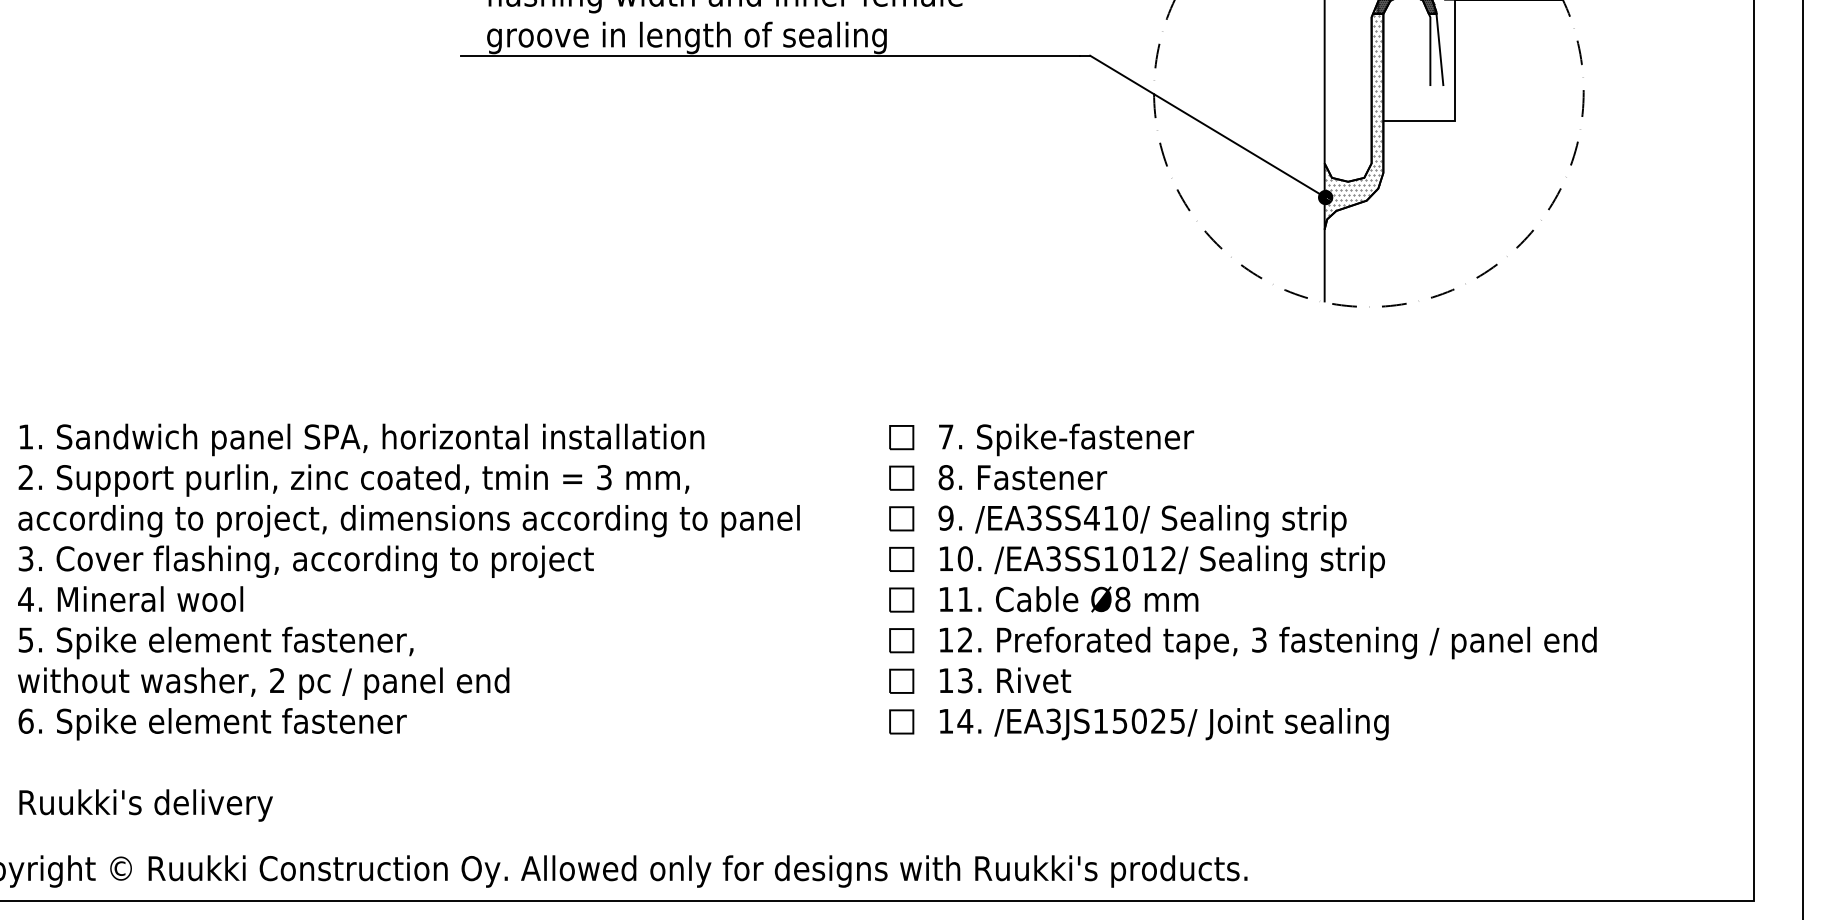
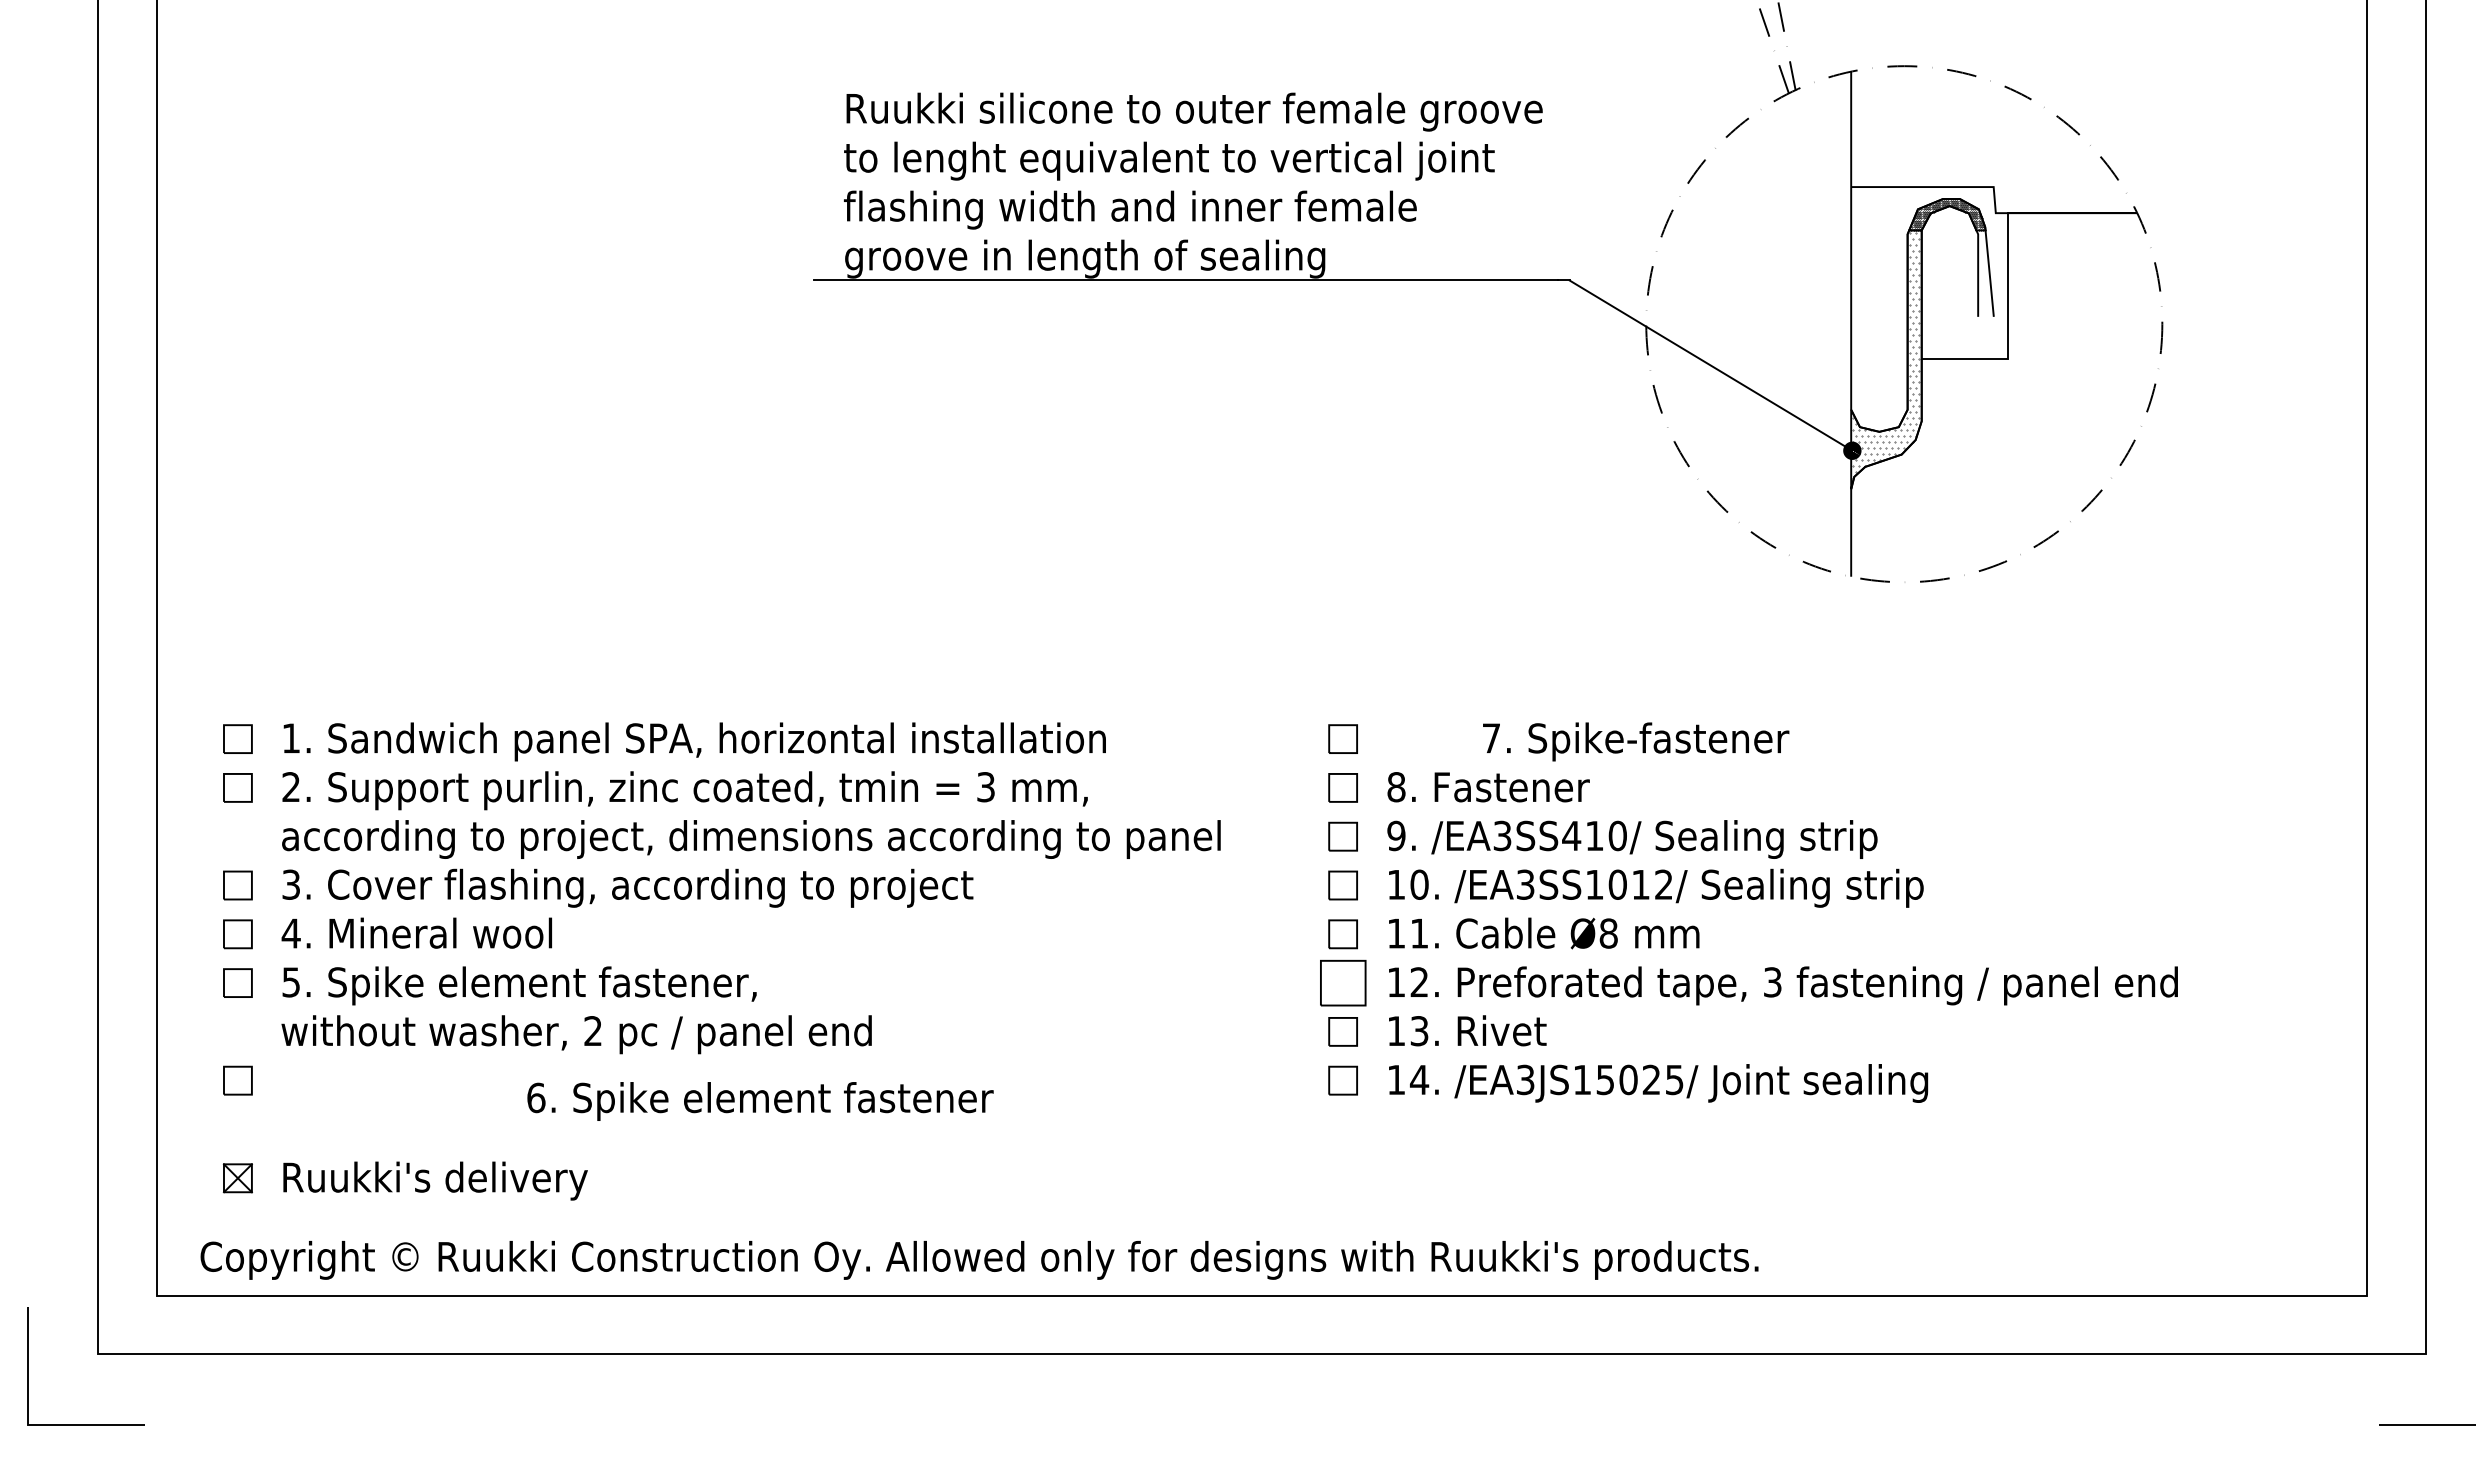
text: (1066, 439) -> (1636, 741), moved
part: (901, 640) -> (1342, 982), size x1.6
text: (212, 724) -> (760, 1101), moved

